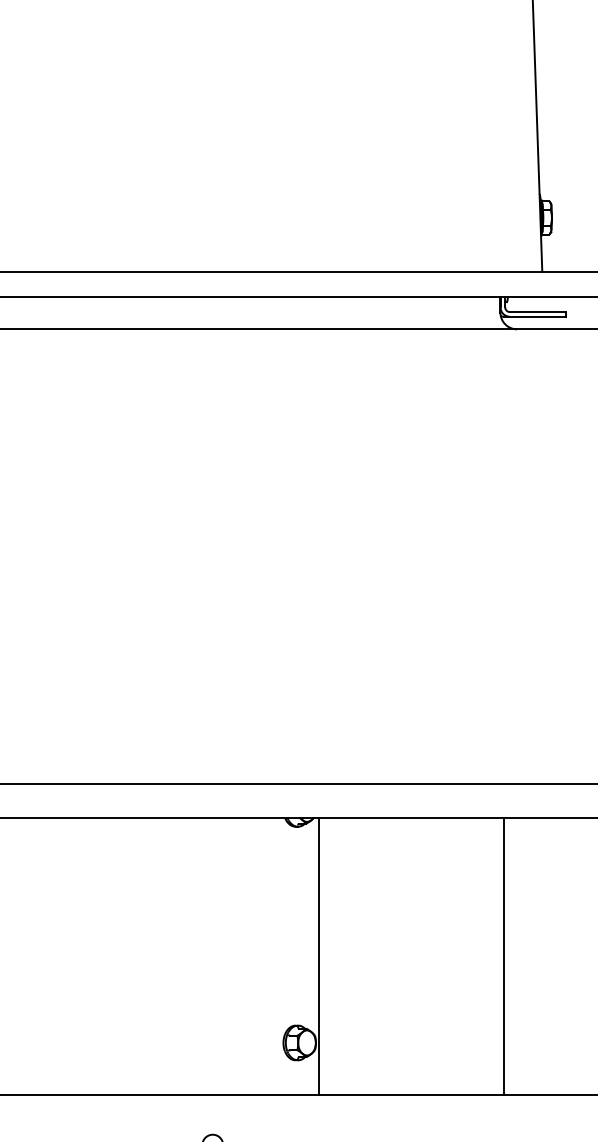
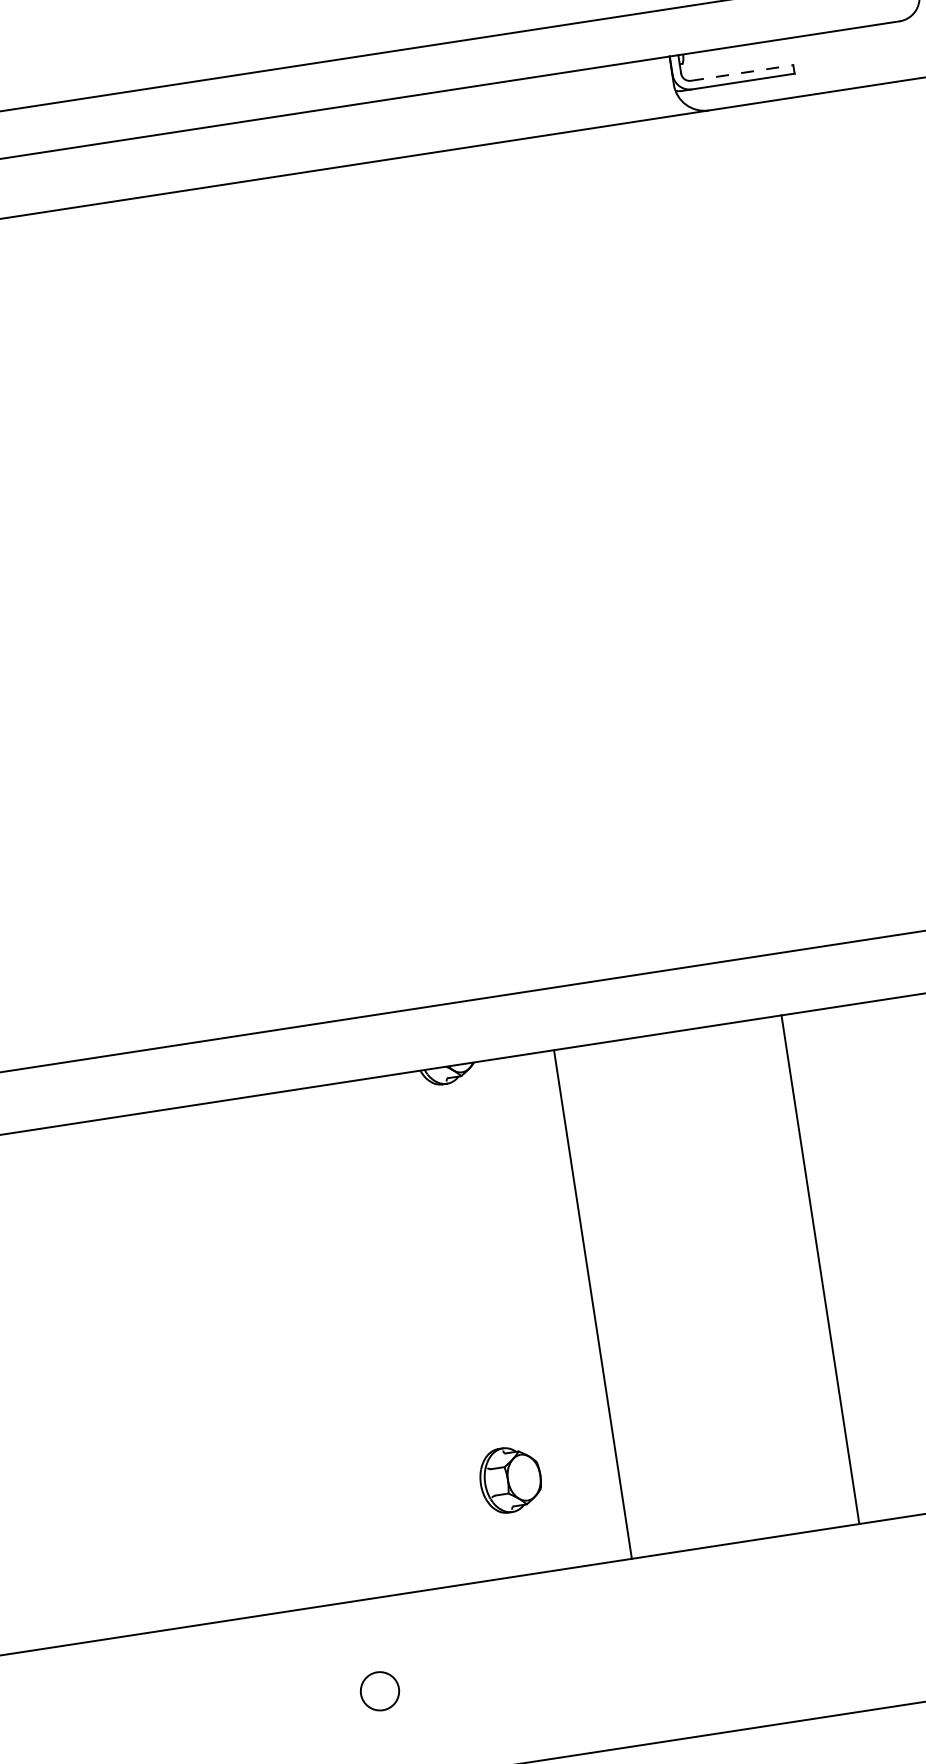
line: (537, 312) -> (741, 73), solid -> dashed
line: (318, 956) -> (592, 1305), moved
line: (503, 956) -> (819, 1270), moved

